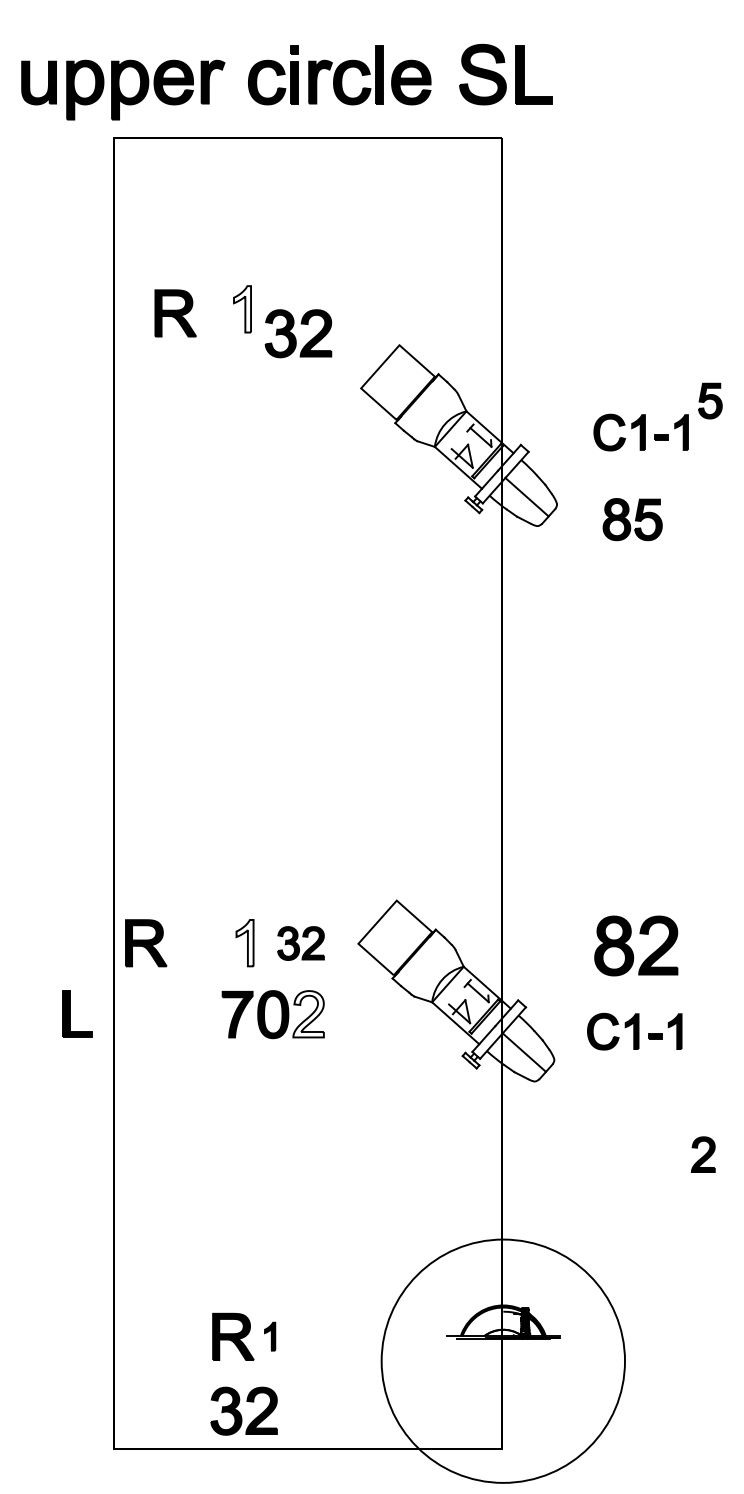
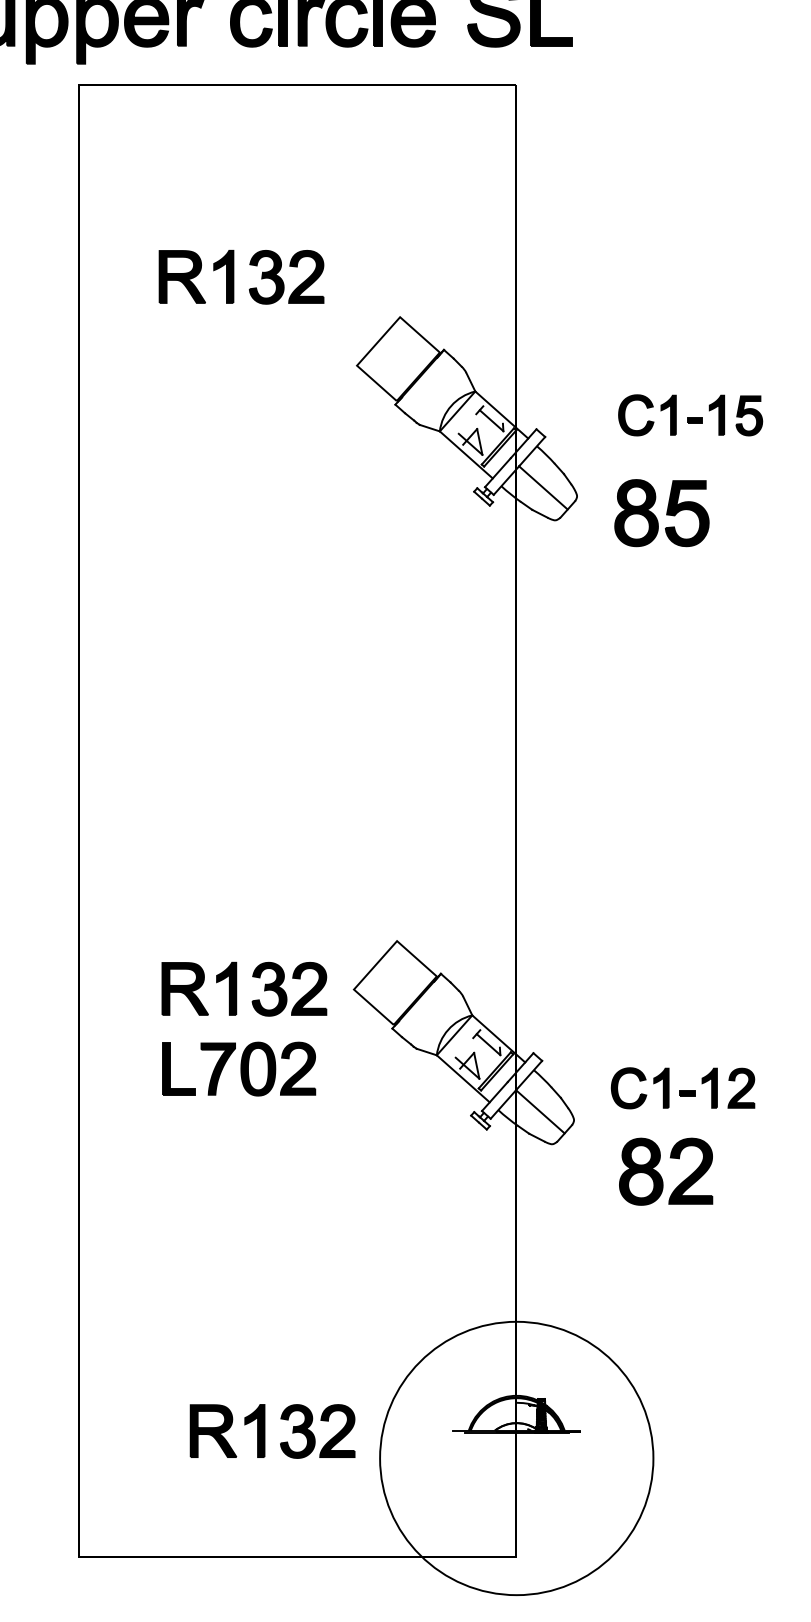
fill: (242, 309) -> (223, 277), added
part: (175, 313) -> (182, 277), moved
part: (298, 333) -> (286, 277), moved
part: (710, 400) -> (749, 415), moved
part: (632, 519) -> (661, 512), size x1.43
fill: (244, 942) -> (226, 988), added
part: (146, 943) -> (185, 989), moved
part: (300, 943) -> (288, 989), size x1.43
part: (636, 945) -> (666, 1171), moved
part: (70, 1013) -> (170, 1067), moved
fill: (308, 1014) -> (297, 1068), added
part: (703, 1154) -> (741, 1088), moved
part: (269, 1336) -> (254, 1430), size x1.67
part: (243, 1410) -> (316, 1430), moved

